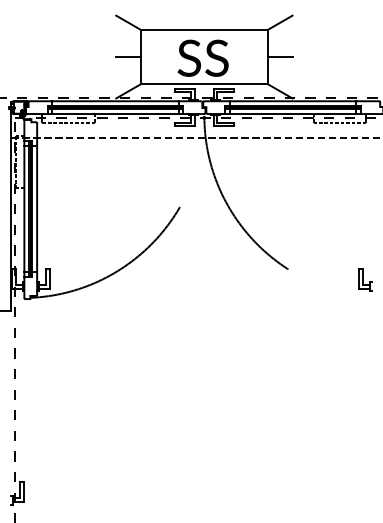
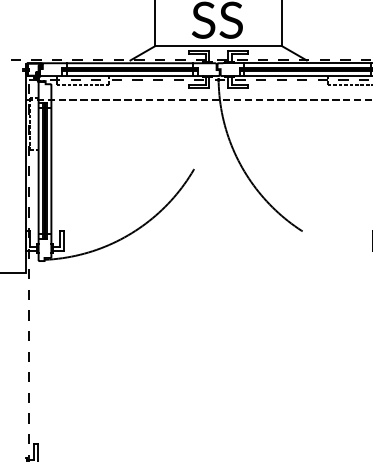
line: (128, 57) -> (142, 19), removed
line: (280, 57) -> (294, 19), removed

